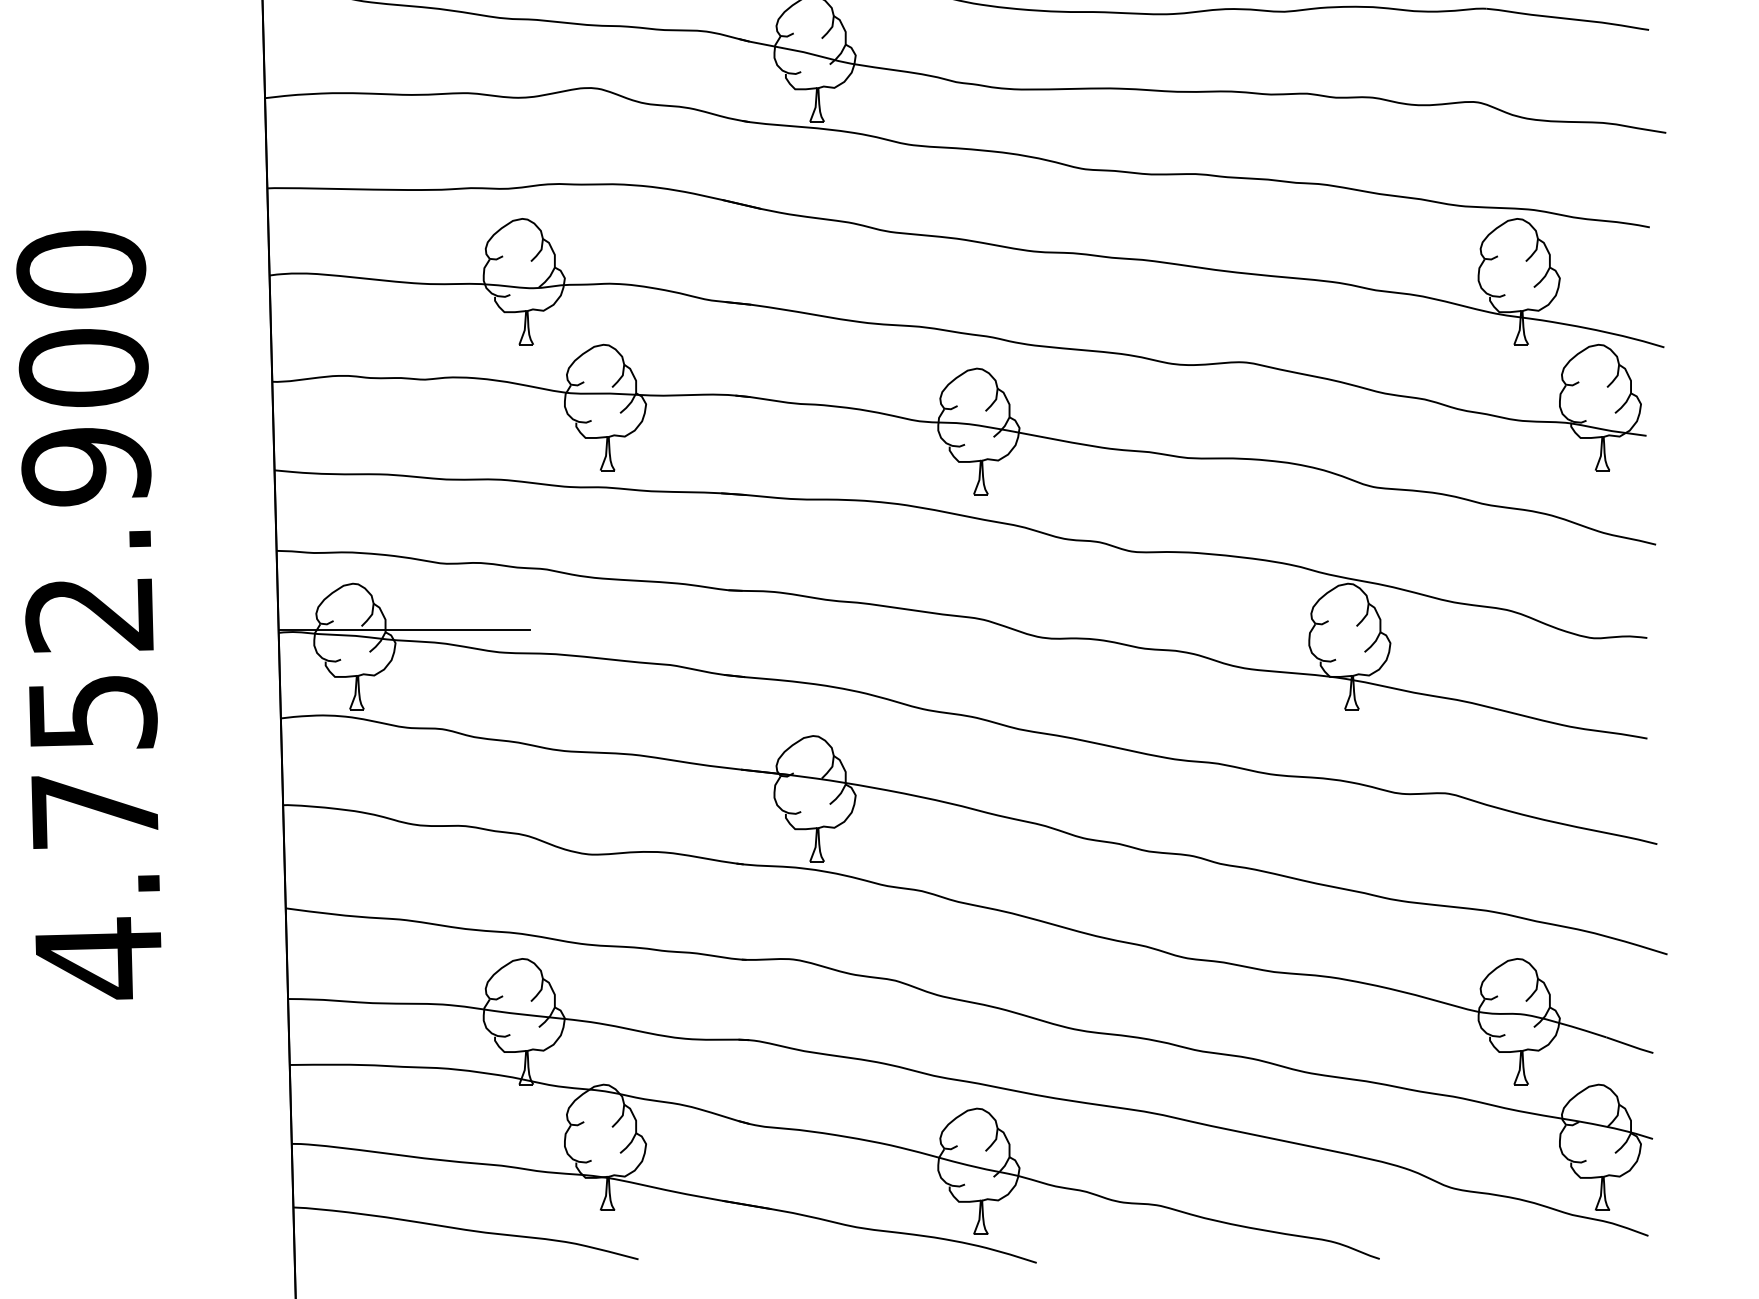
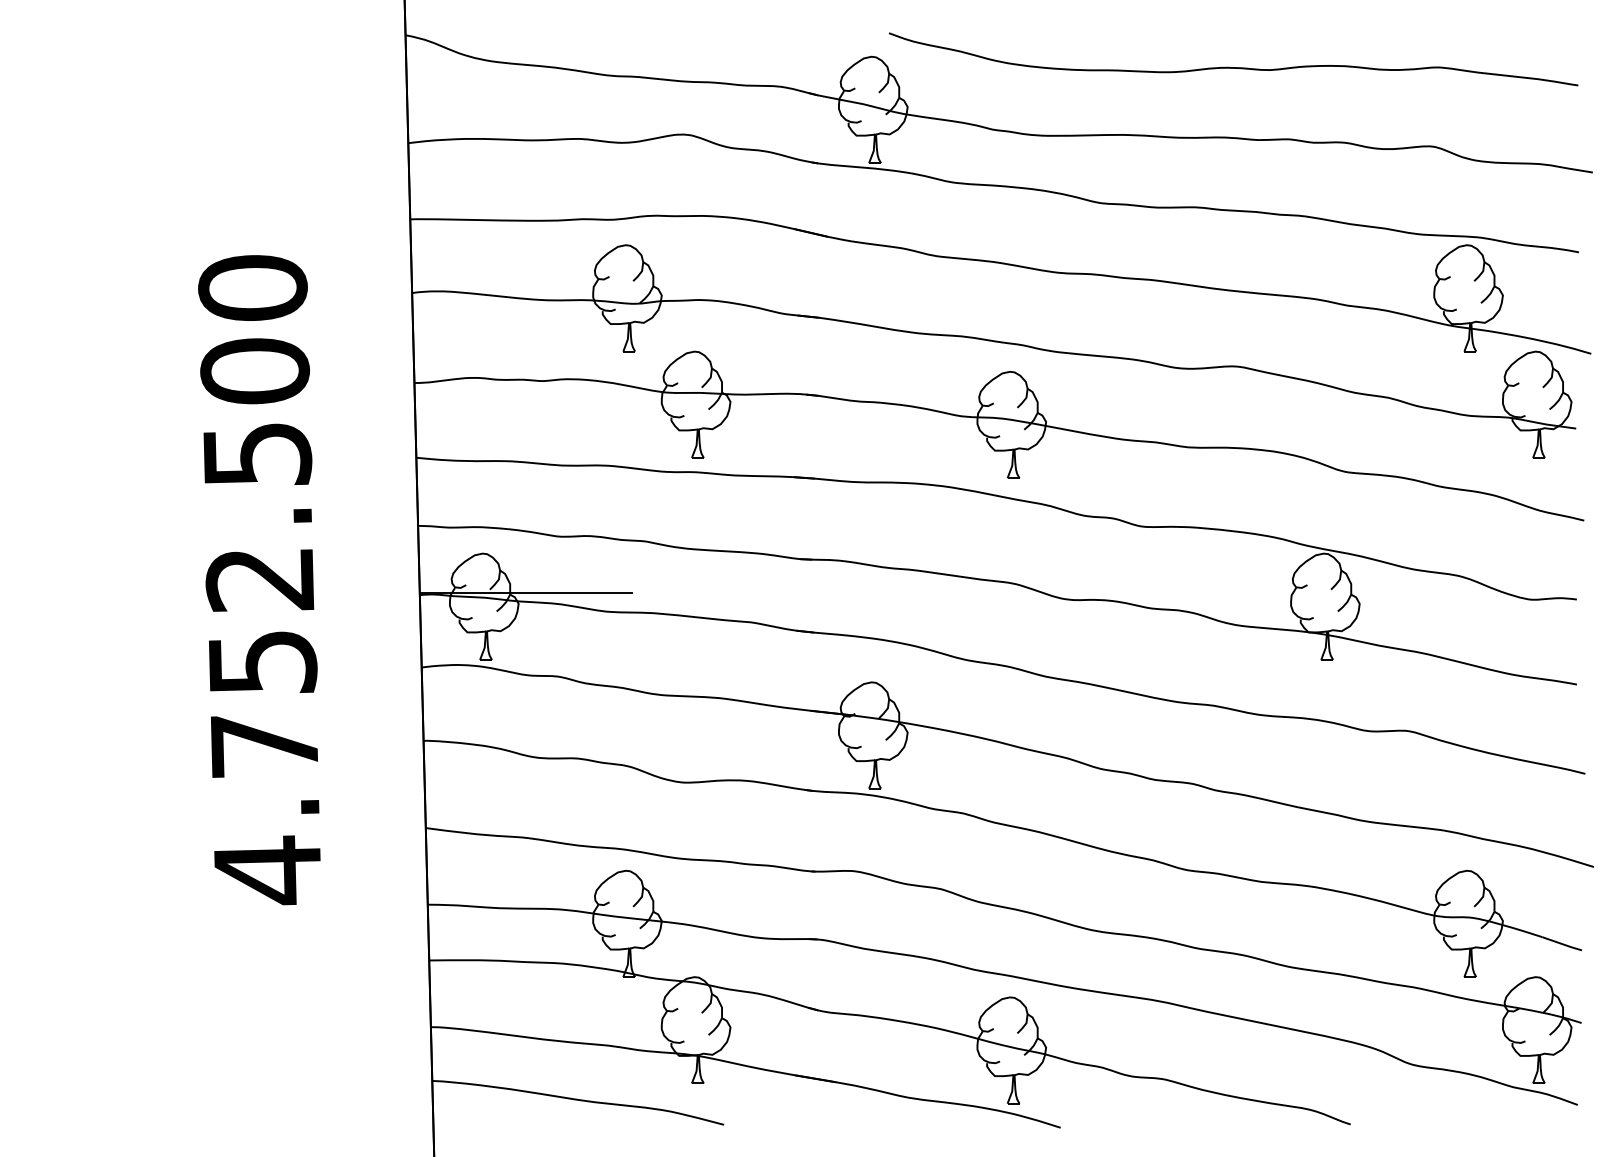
text: (86, 467) -> (257, 455), 4.752.900 -> 4.752.500

